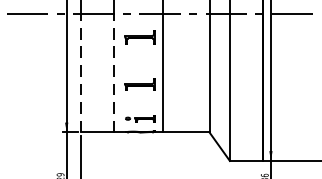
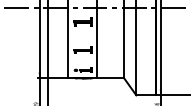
line: (81, 71) -> (48, 42), dashed -> solid
line: (113, 71) -> (67, 42), dashed -> solid

